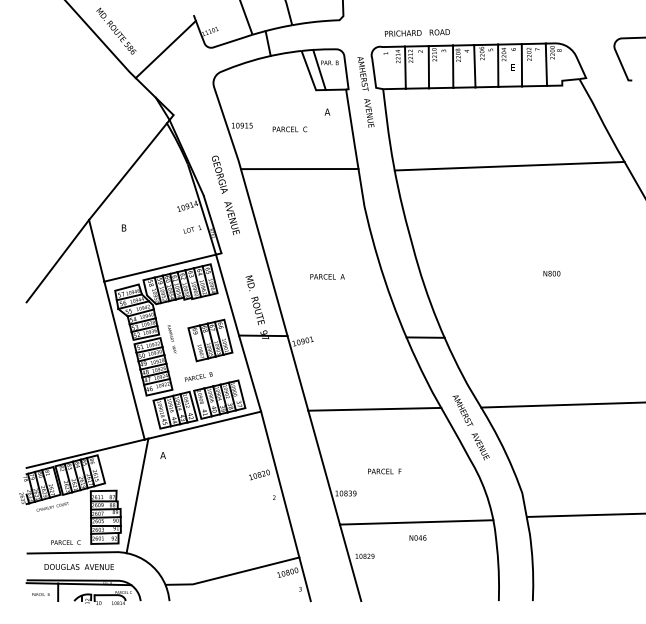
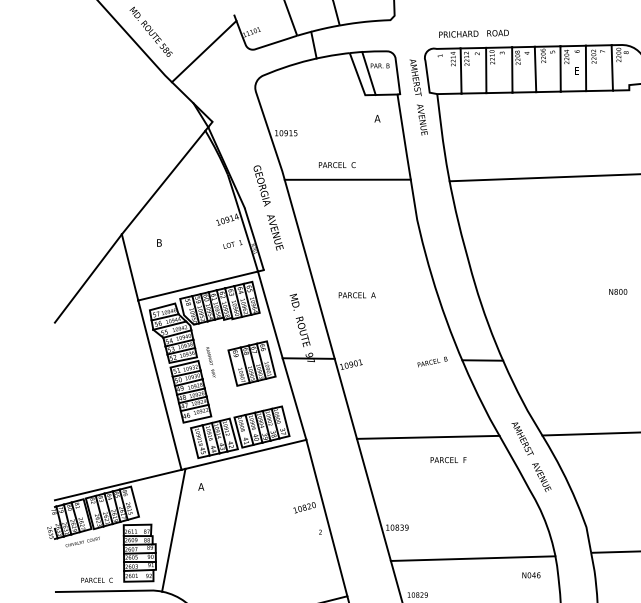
text: (289, 129) -> (336, 165), moved
text: (327, 276) -> (357, 294), moved
text: (198, 376) -> (432, 361), moved
text: (384, 471) -> (448, 460), moved
text: (417, 537) -> (530, 574), moved

